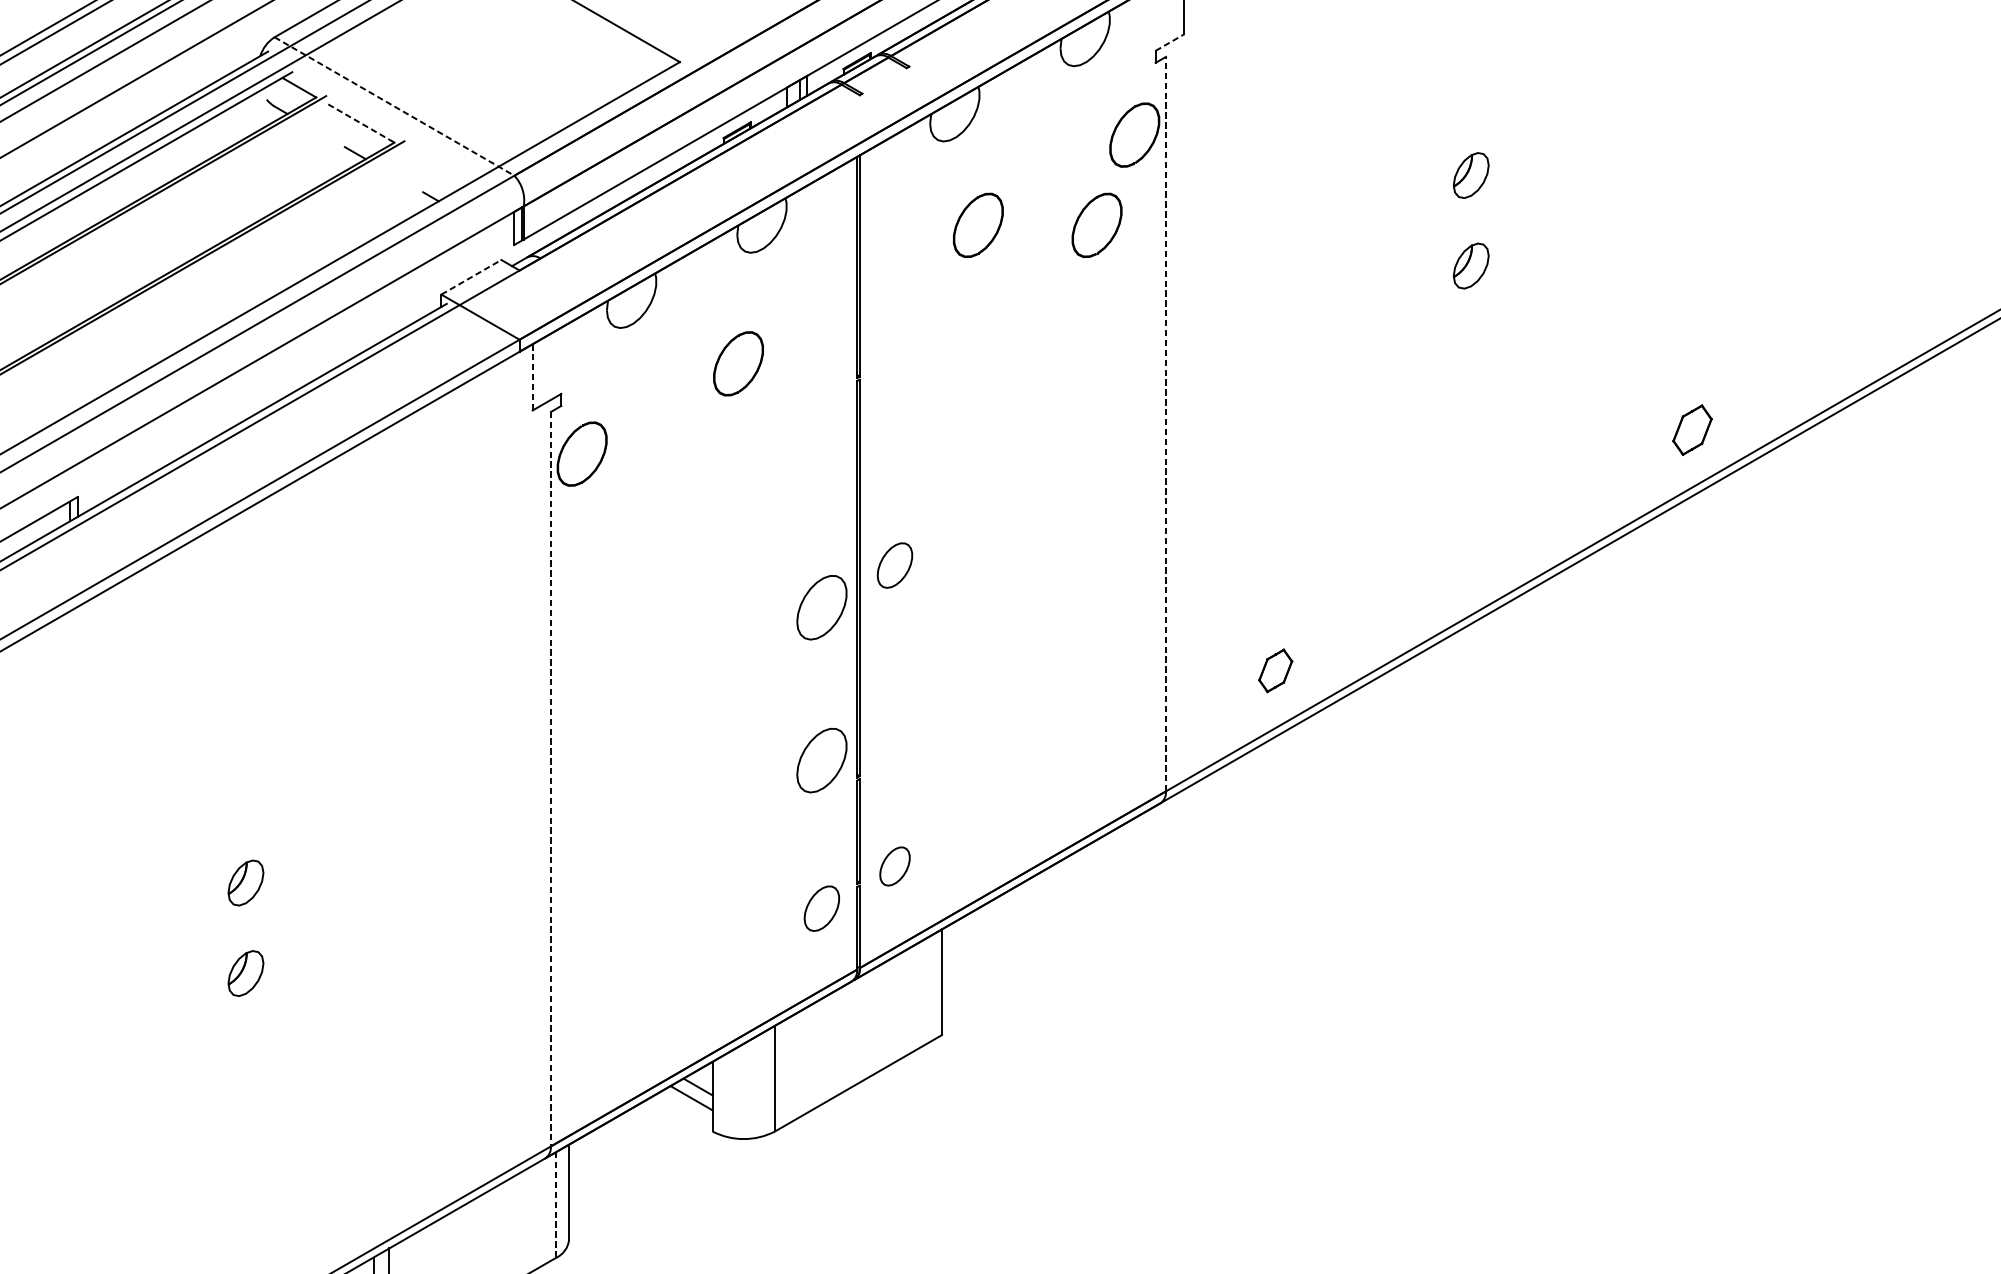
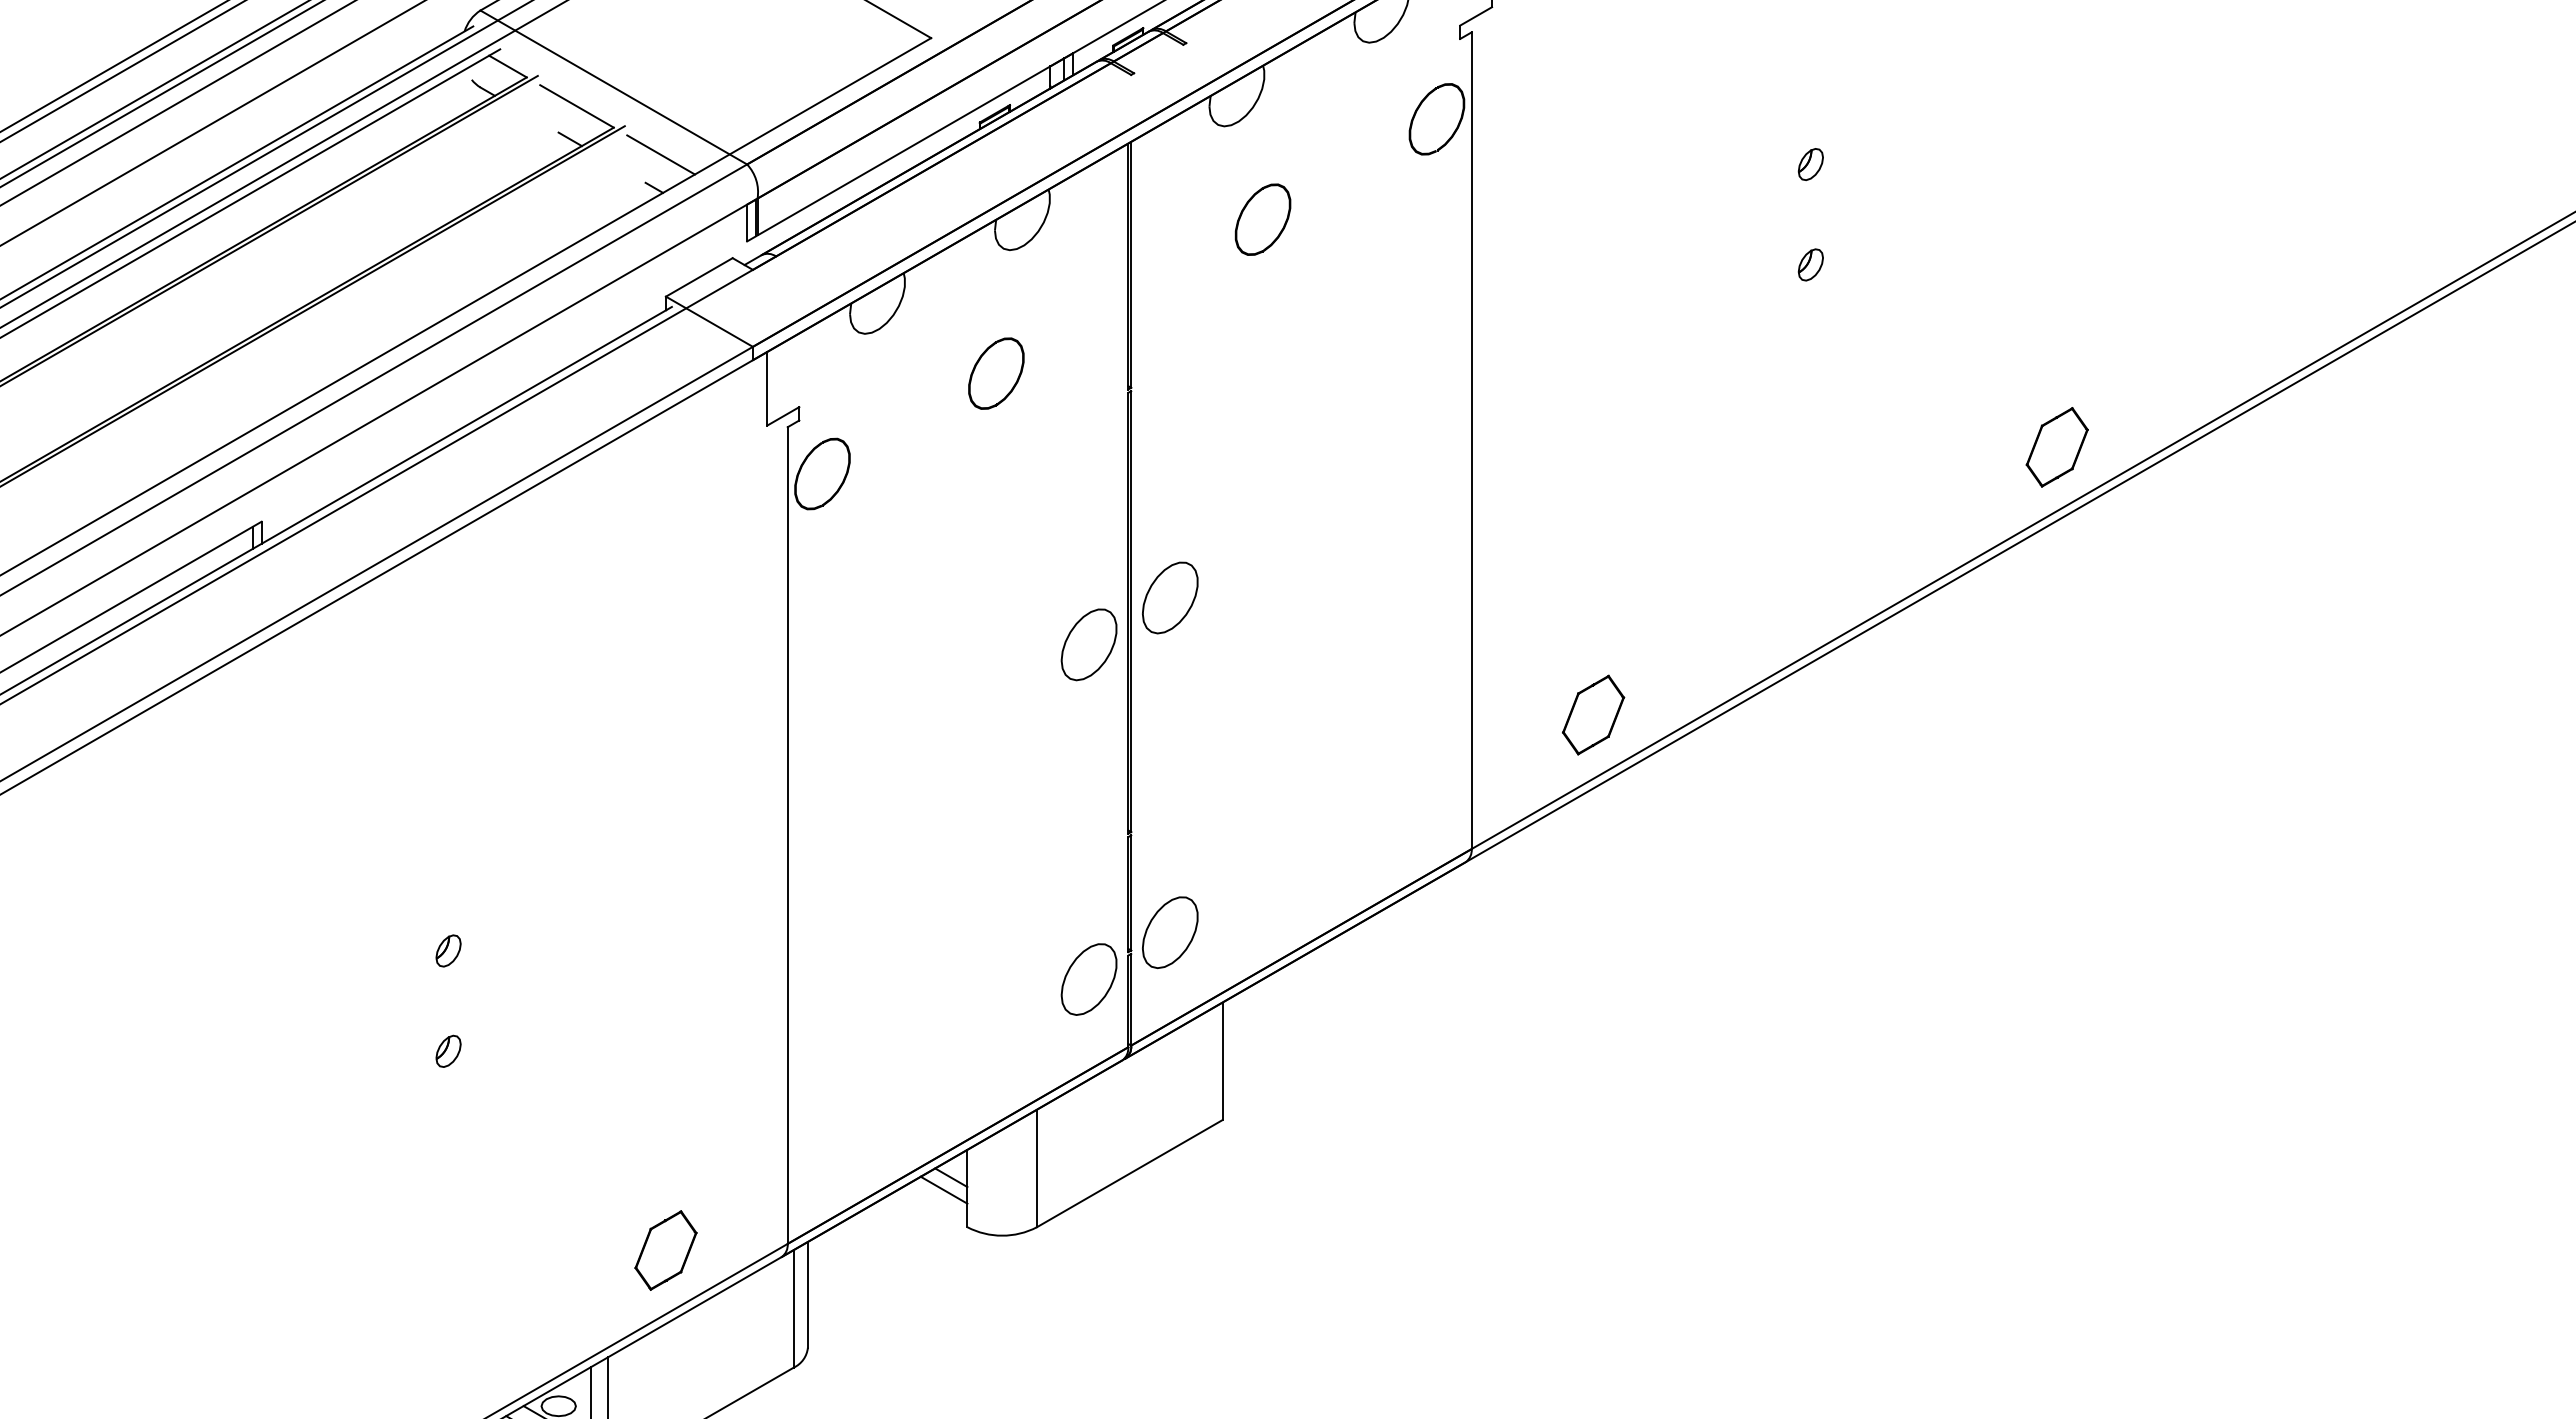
line: (1170, 42) -> (1476, 16), dashed -> solid
line: (394, 106) -> (613, 87), dashed -> solid
line: (361, 123) -> (577, 106), dashed -> solid
line: (436, 166) -> (660, 154), added
part: (1470, 175) -> (1810, 164), size x0.62
part: (1096, 225) -> (1394, 219), removed
part: (1470, 265) -> (1810, 264), size x0.62
line: (471, 277) -> (699, 277), dashed -> solid
line: (532, 377) -> (767, 388), dashed -> solid
line: (1165, 423) -> (1471, 440), dashed -> solid
part: (1691, 430) -> (2056, 447), size x1.43
part: (895, 565) -> (1170, 597), size x1.43
part: (1275, 670) -> (1593, 714), size x1.67
part: (821, 760) -> (1088, 814), removed
line: (550, 780) -> (787, 836), dashed -> solid
part: (895, 866) -> (1170, 932), size x1.67
part: (245, 882) -> (448, 950), size x0.62
part: (821, 908) -> (1088, 979), size x1.43
part: (245, 972) -> (448, 1050), size x0.62
part: (440, 1152) -> (665, 1250), added
line: (556, 1205) -> (793, 1309), dashed -> solid

